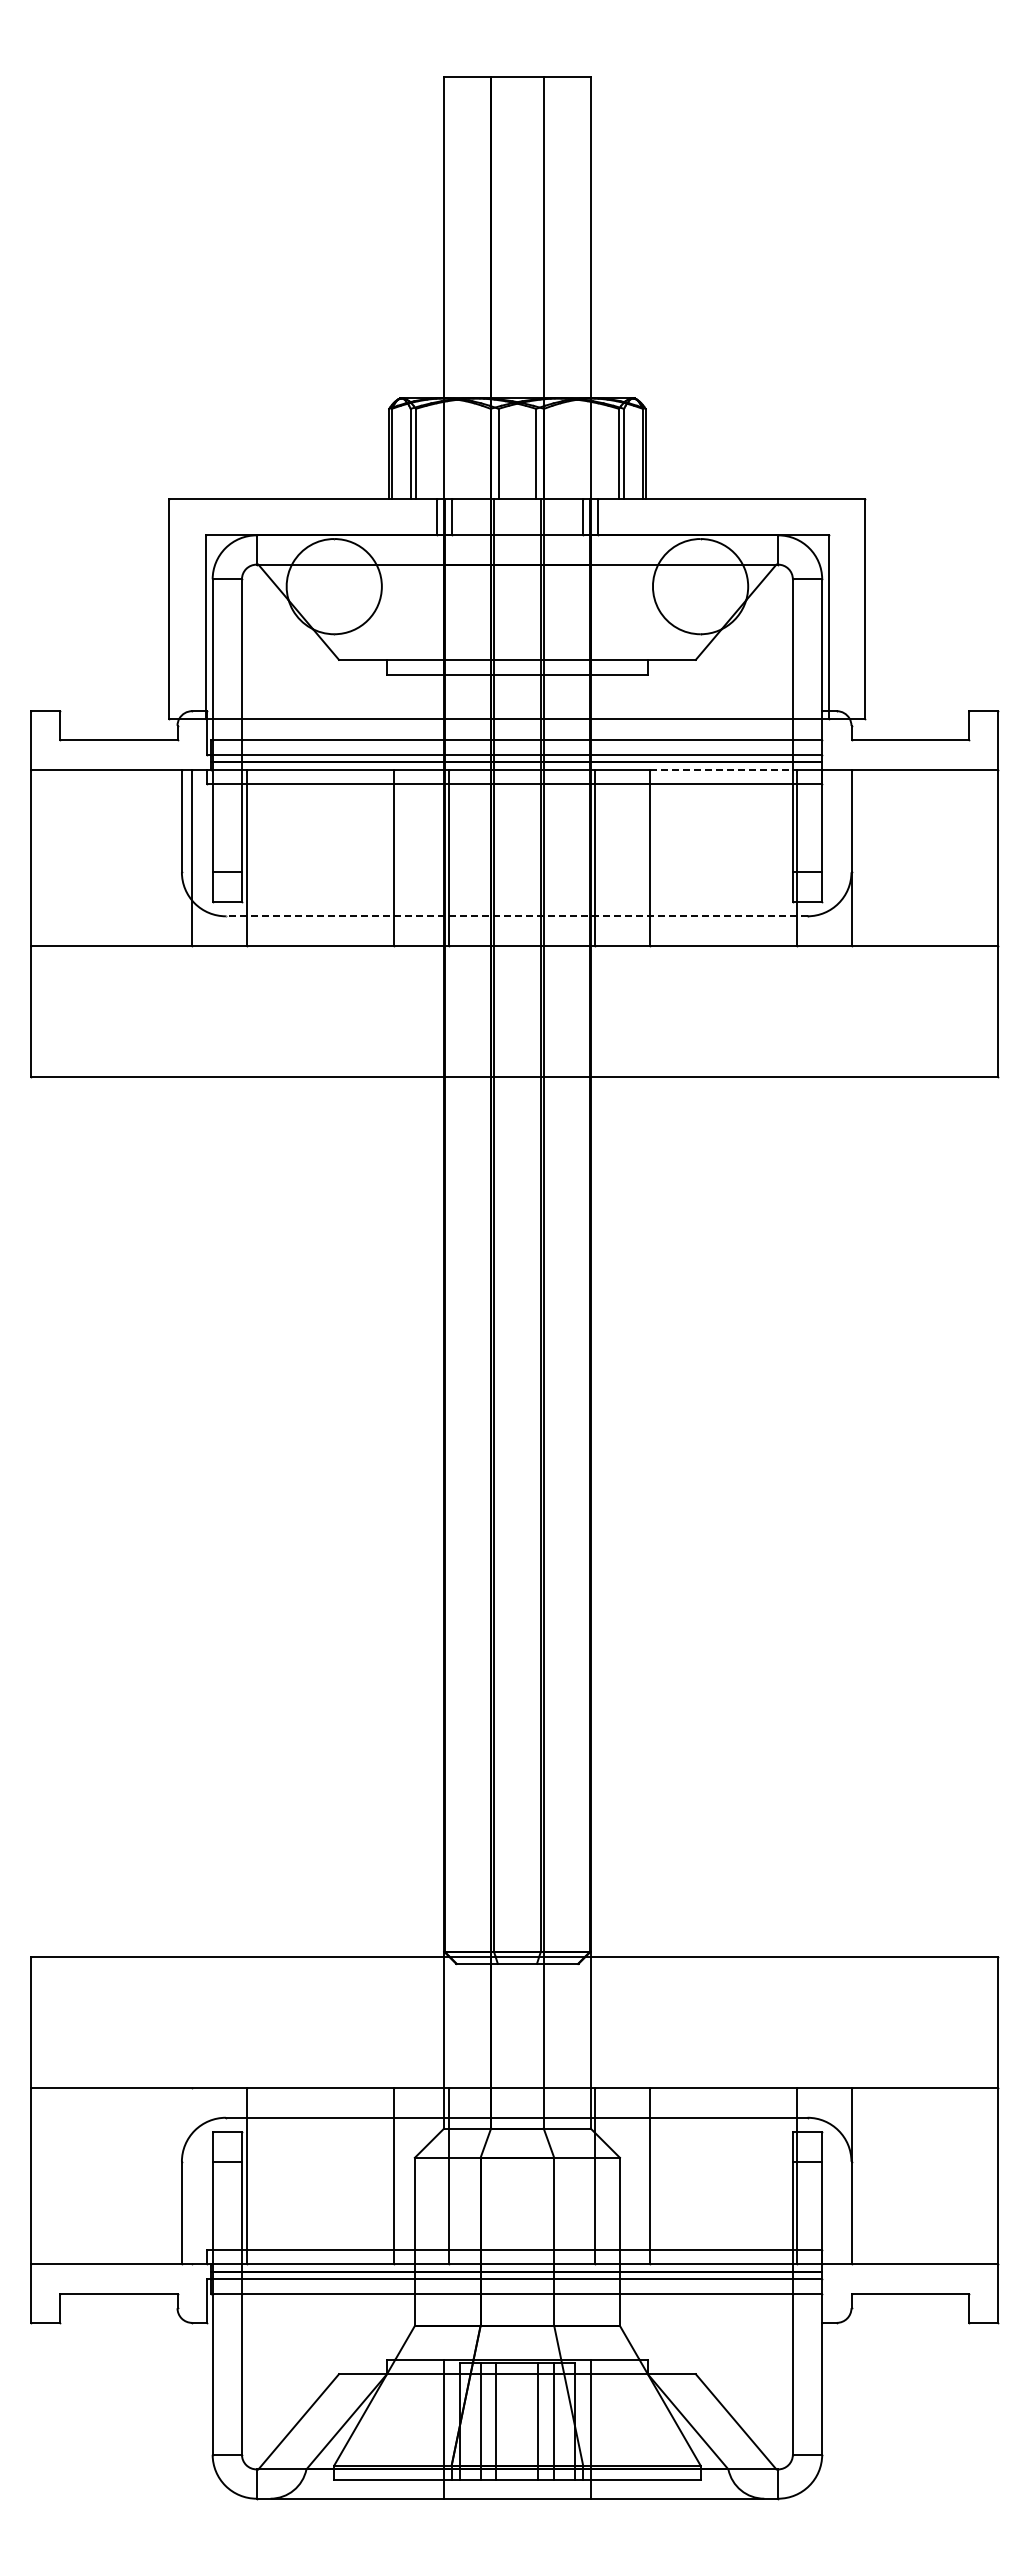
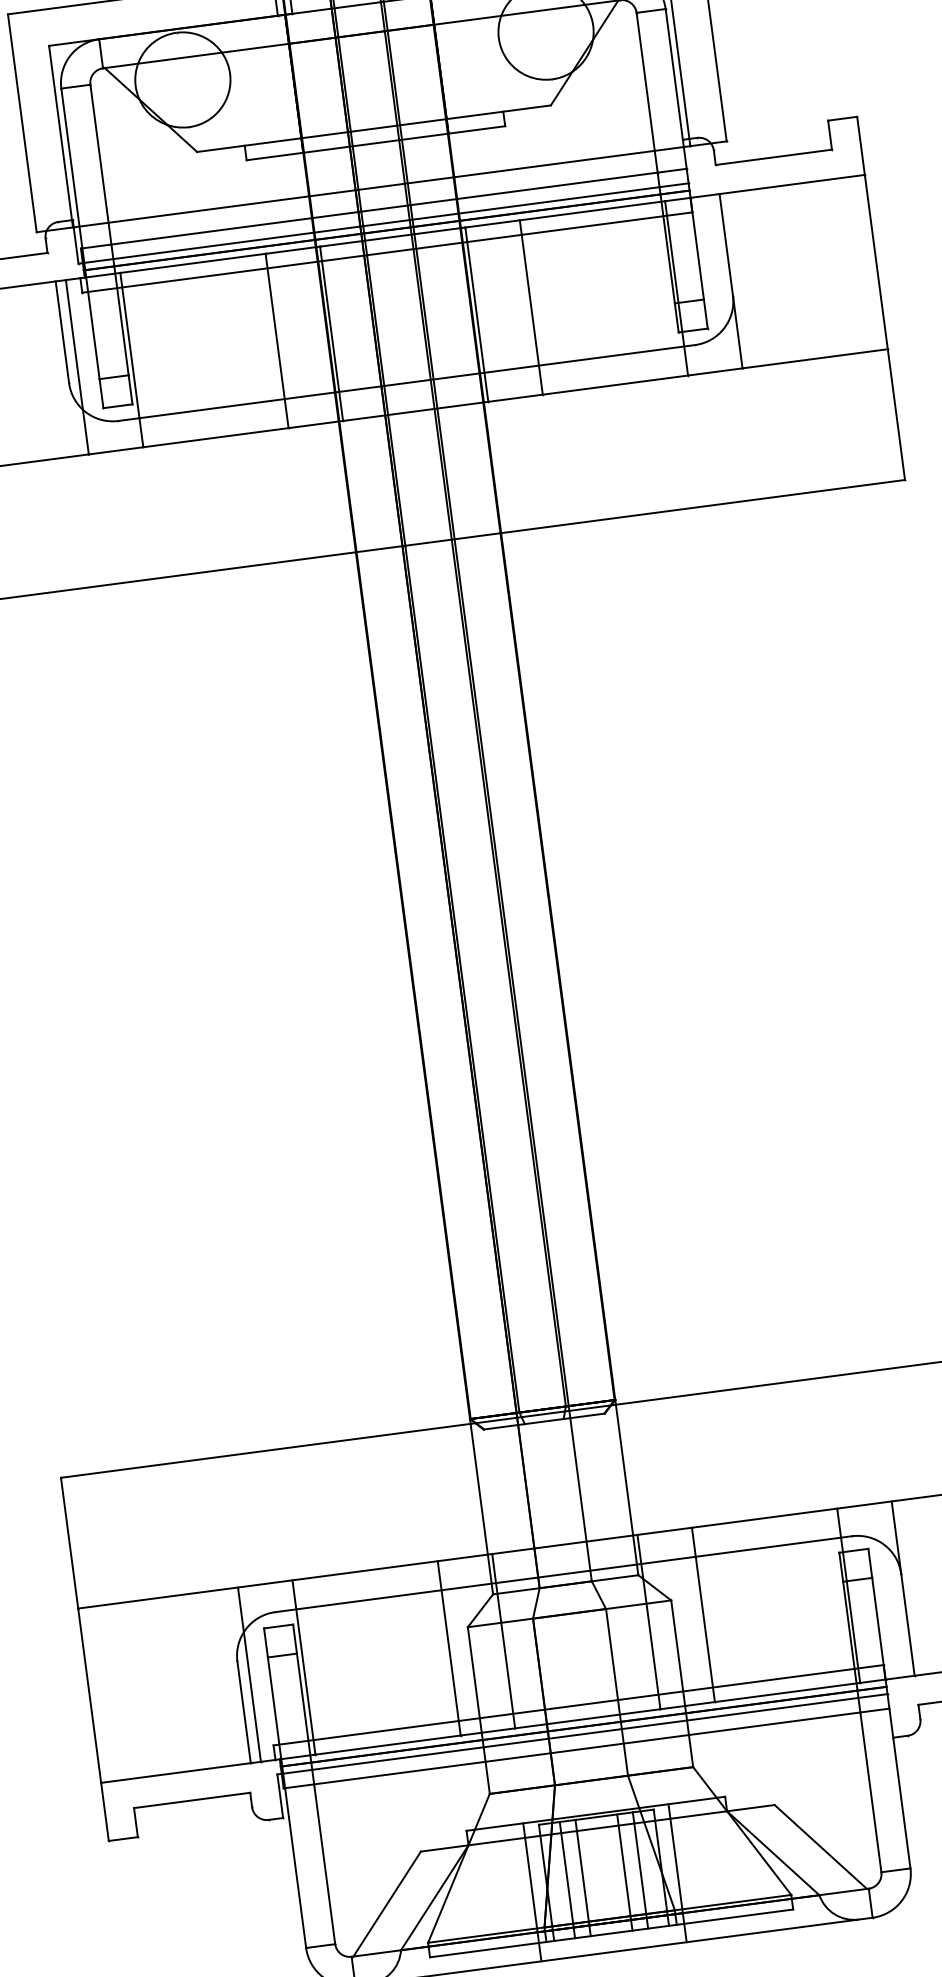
line: (723, 769) -> (592, 210), dashed -> solid
line: (516, 916) -> (406, 383), dashed -> solid
line: (192, 2176) -> (249, 1674), added

